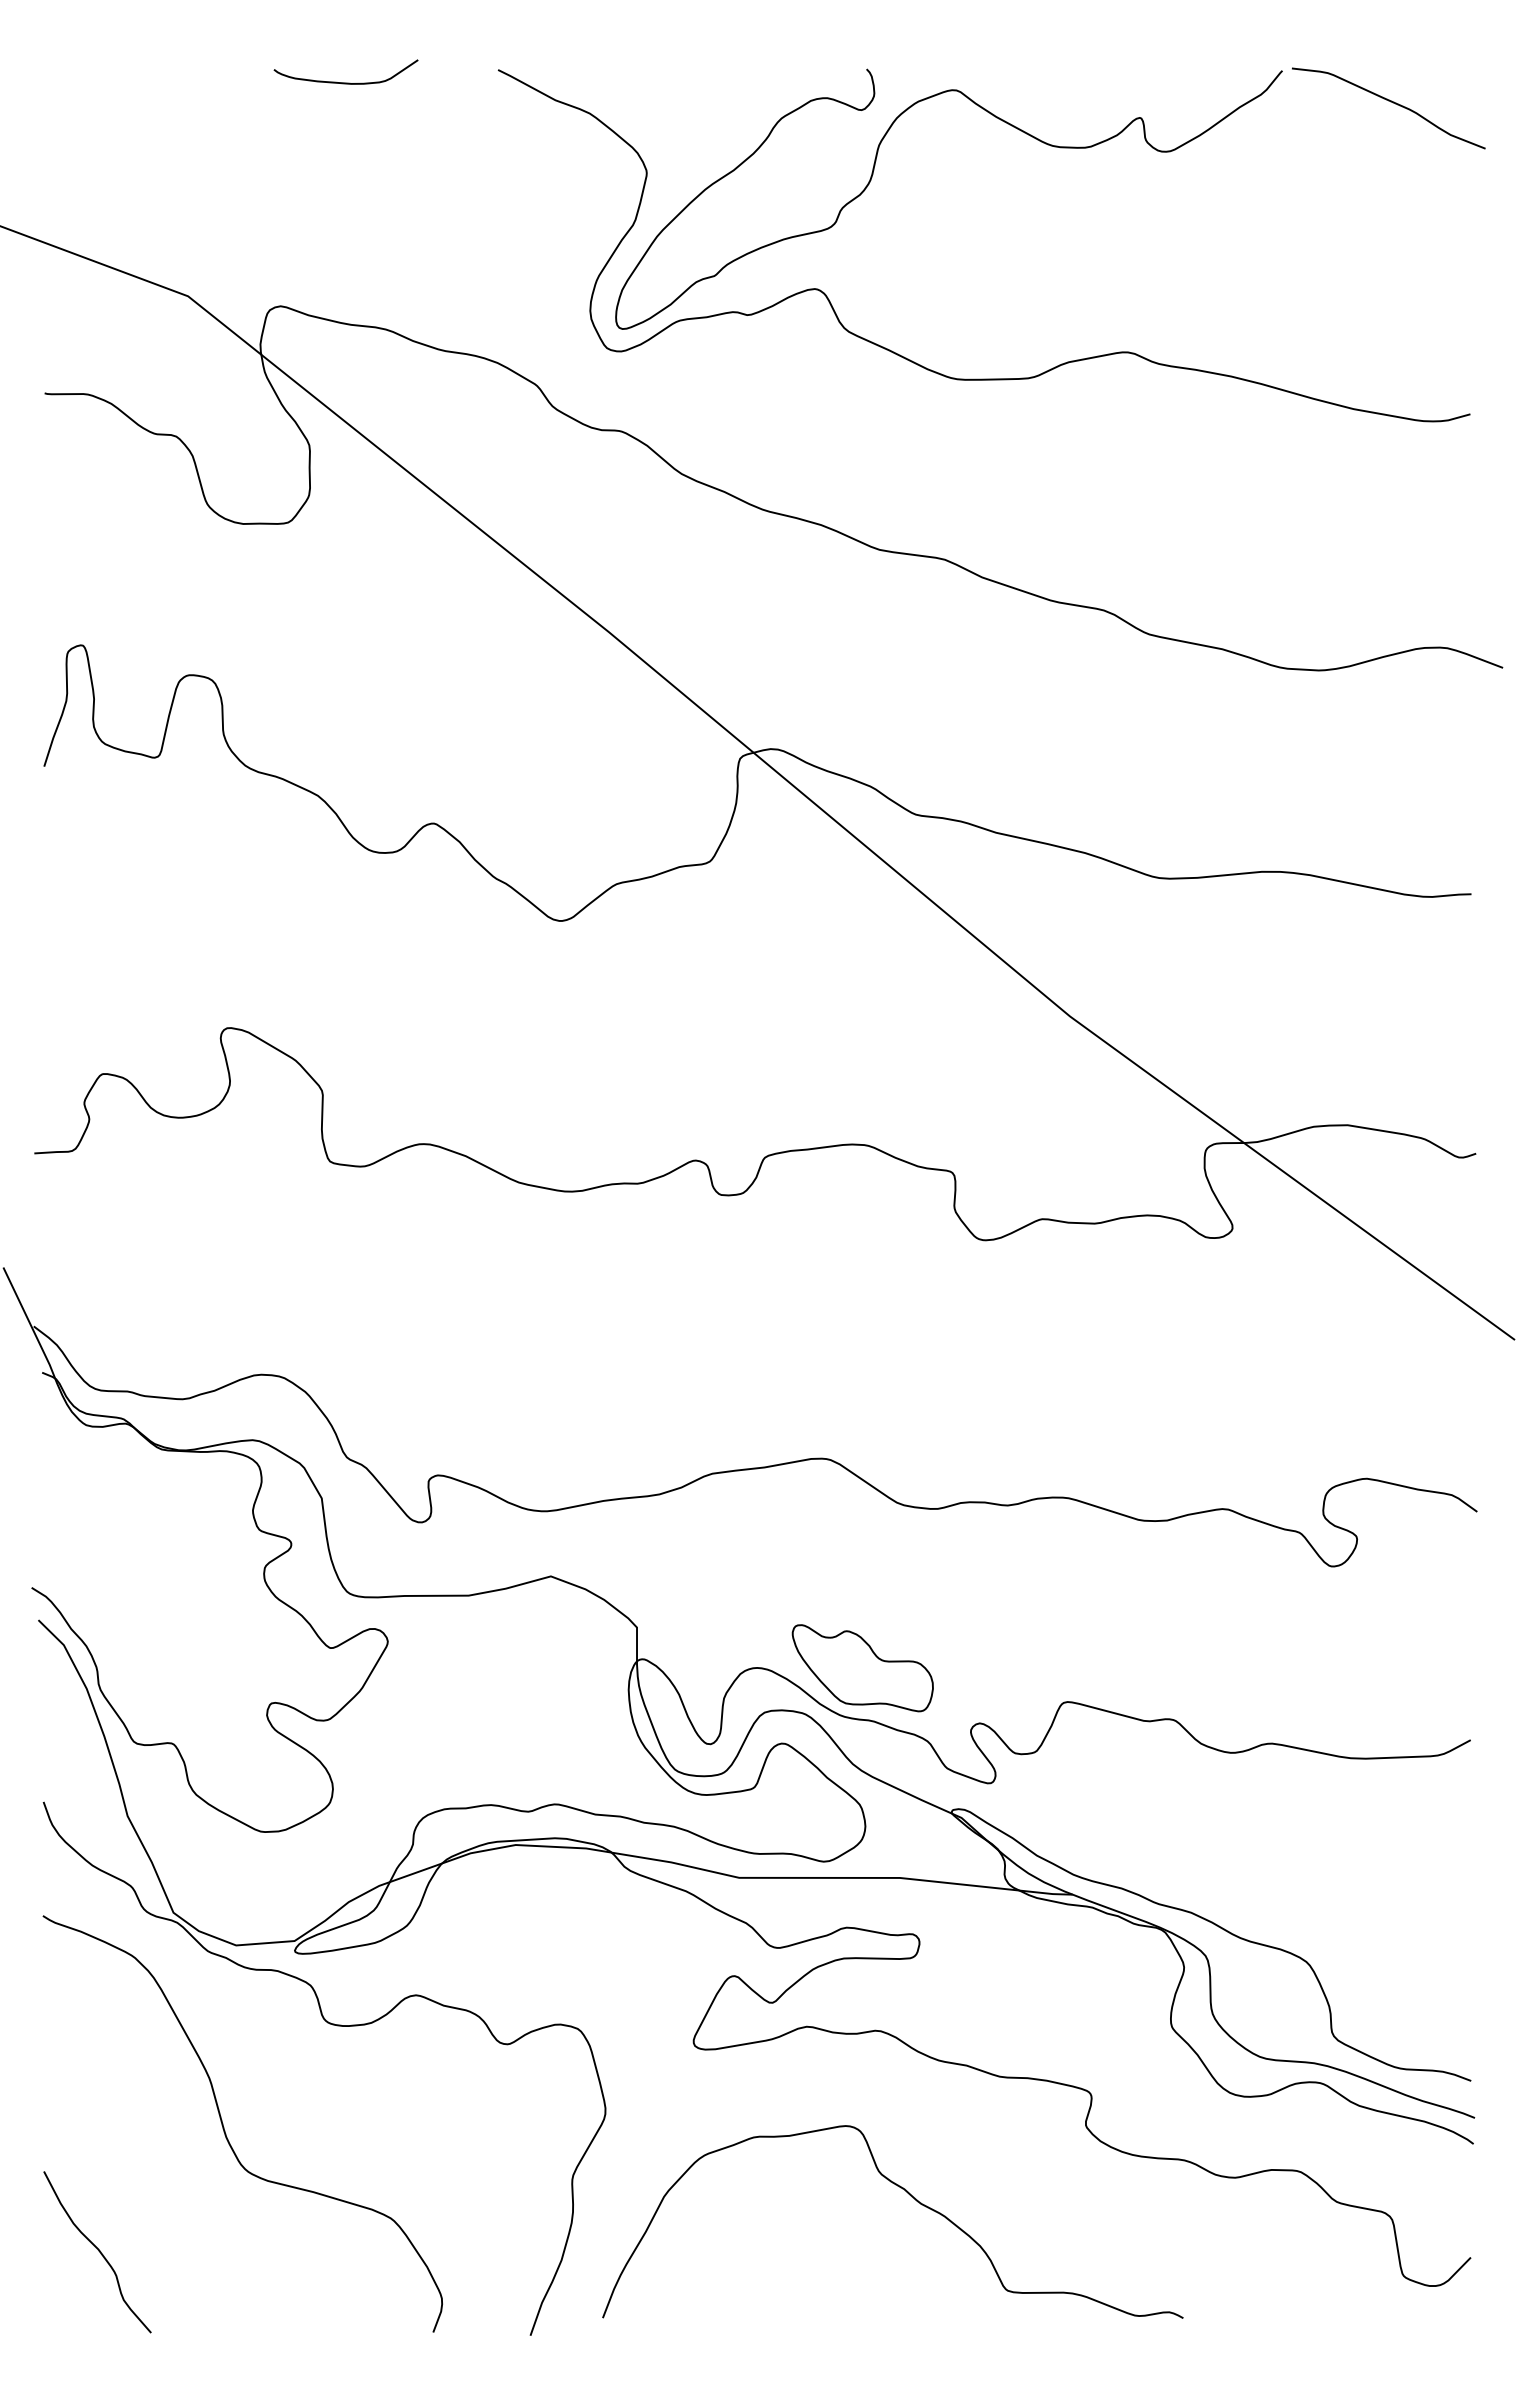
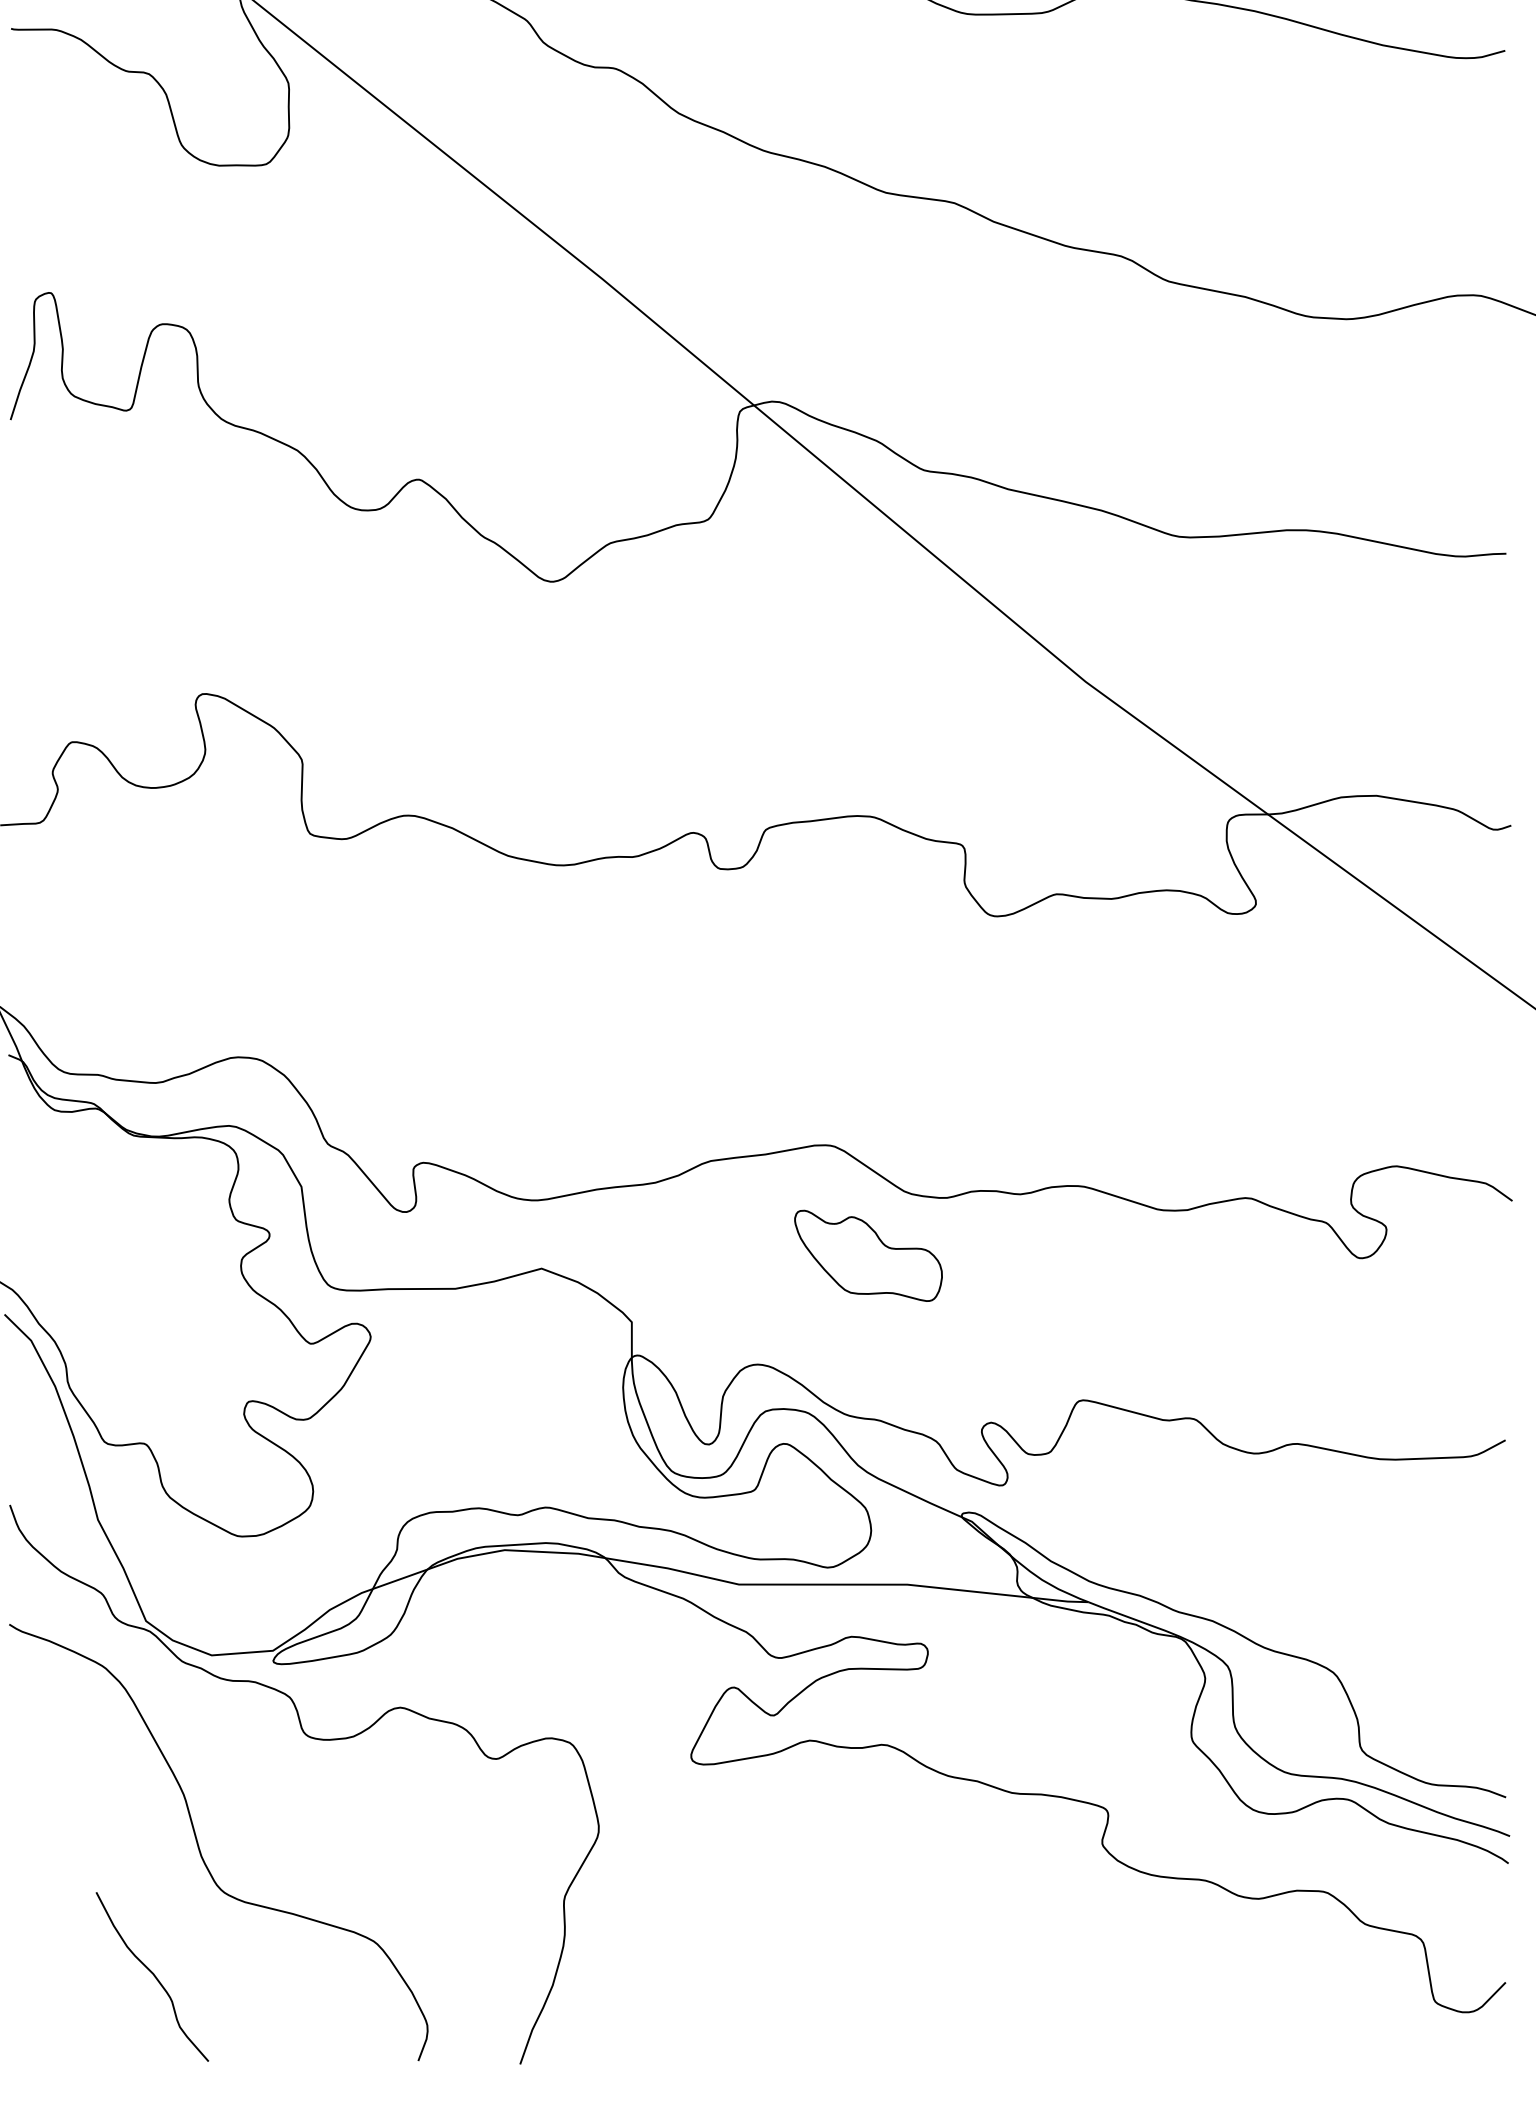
part: (862, 1668) -> (868, 1256), moved
curve: (910, 2196) -> (918, 1918), removed
curve: (98, 2251) -> (153, 1976), moved

